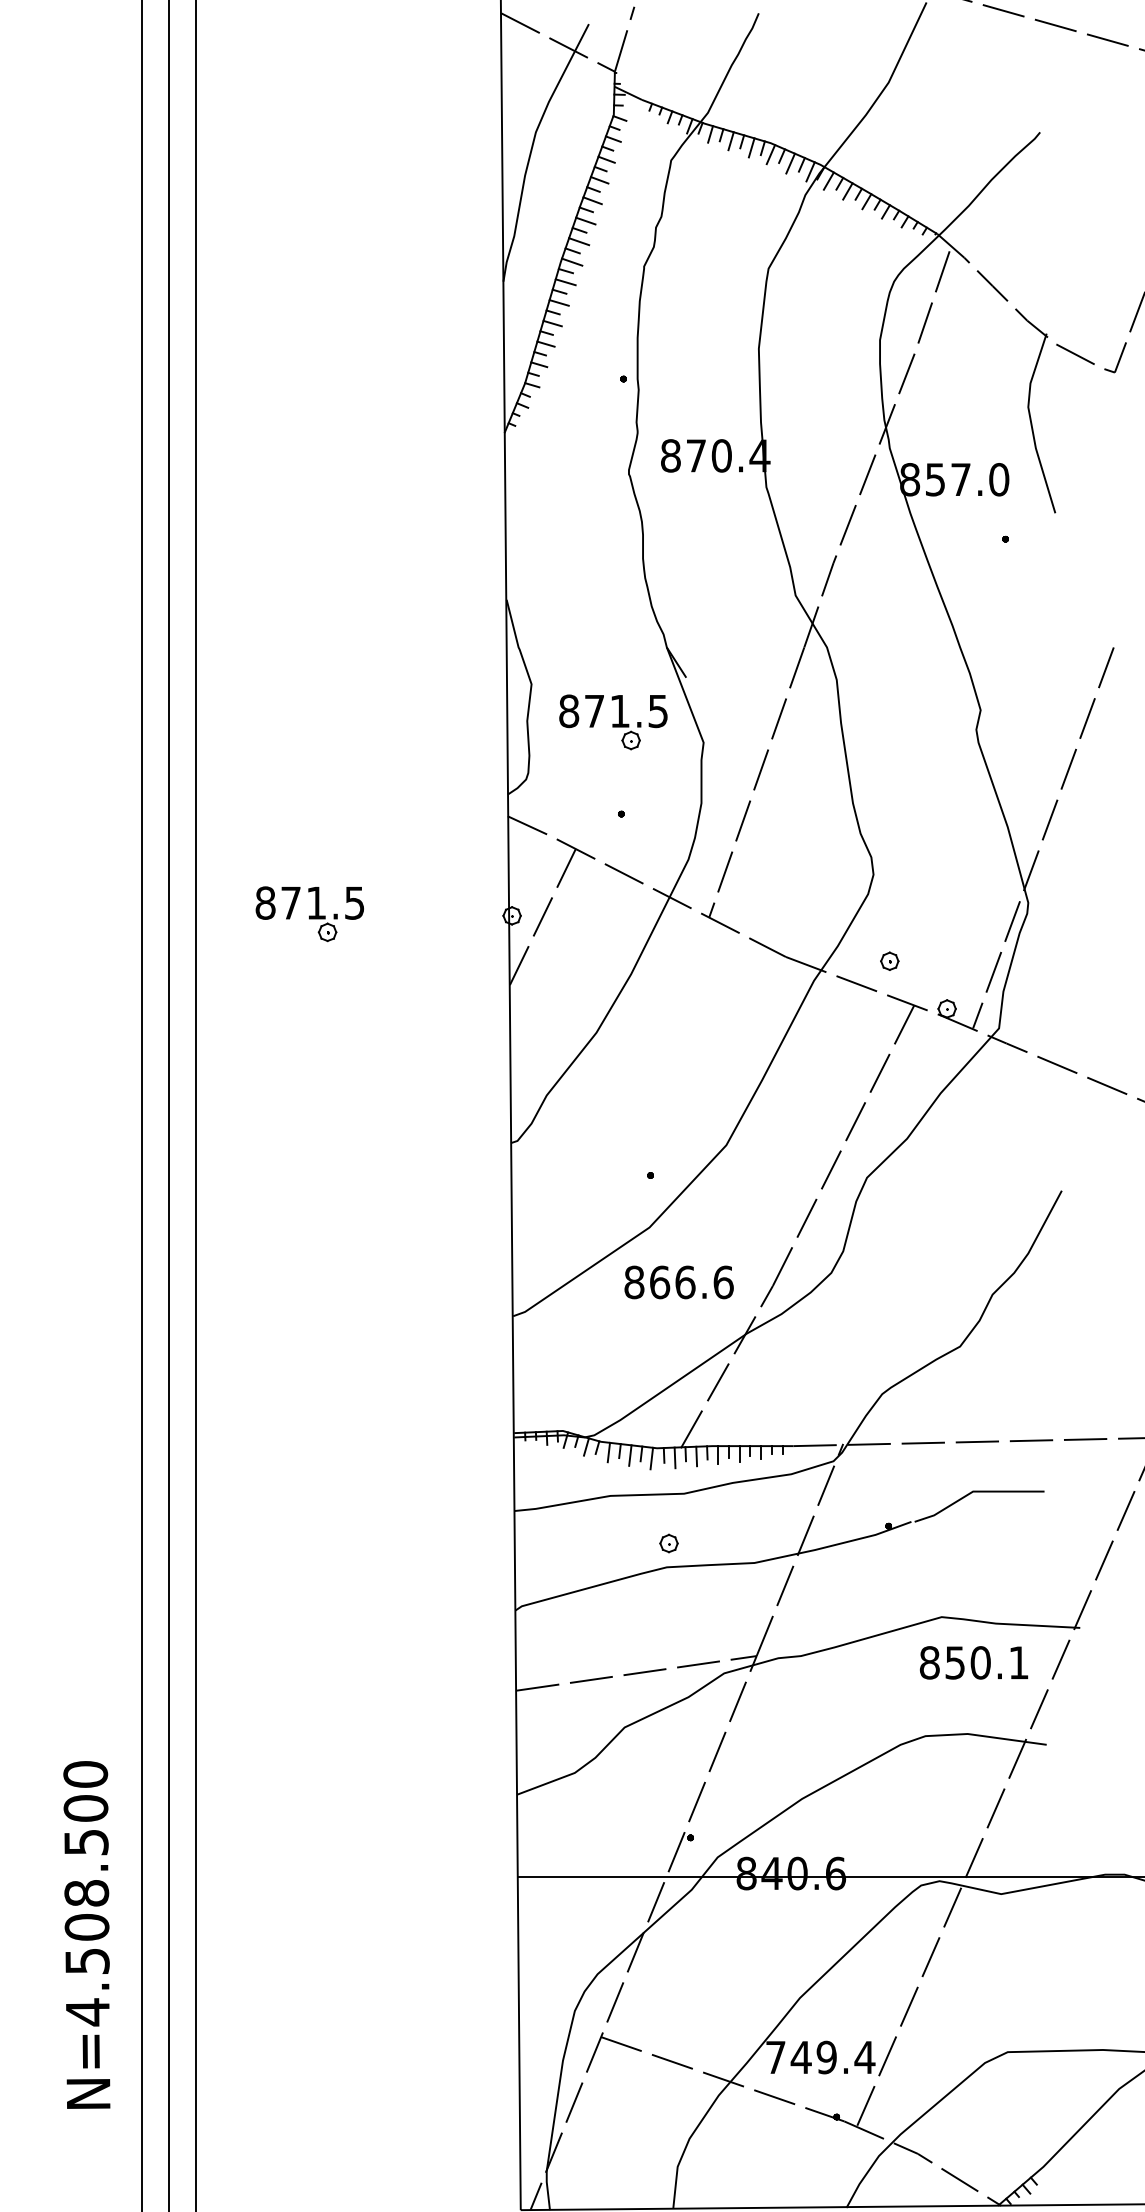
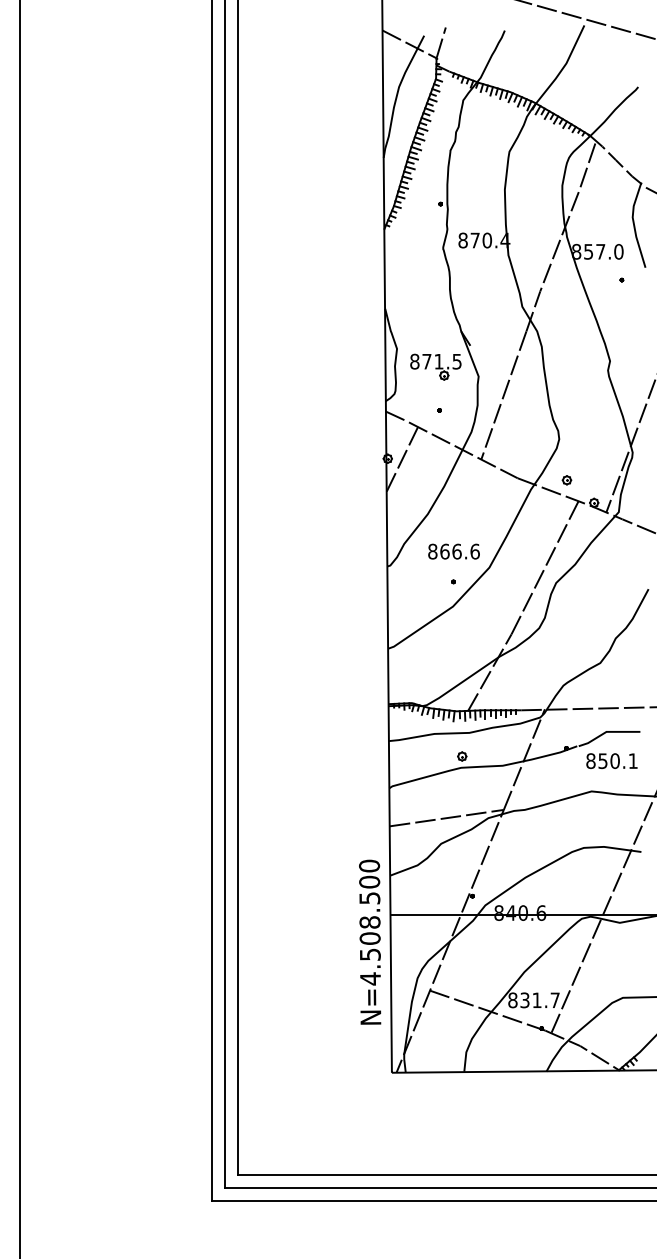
part: (309, 913) -> (291, 457), removed
text: (677, 1282) -> (453, 551), moved
text: (973, 1661) -> (611, 760), moved
text: (87, 1933) -> (370, 941), moved
text: (821, 2057) -> (534, 1000), 749.4 -> 831.7

